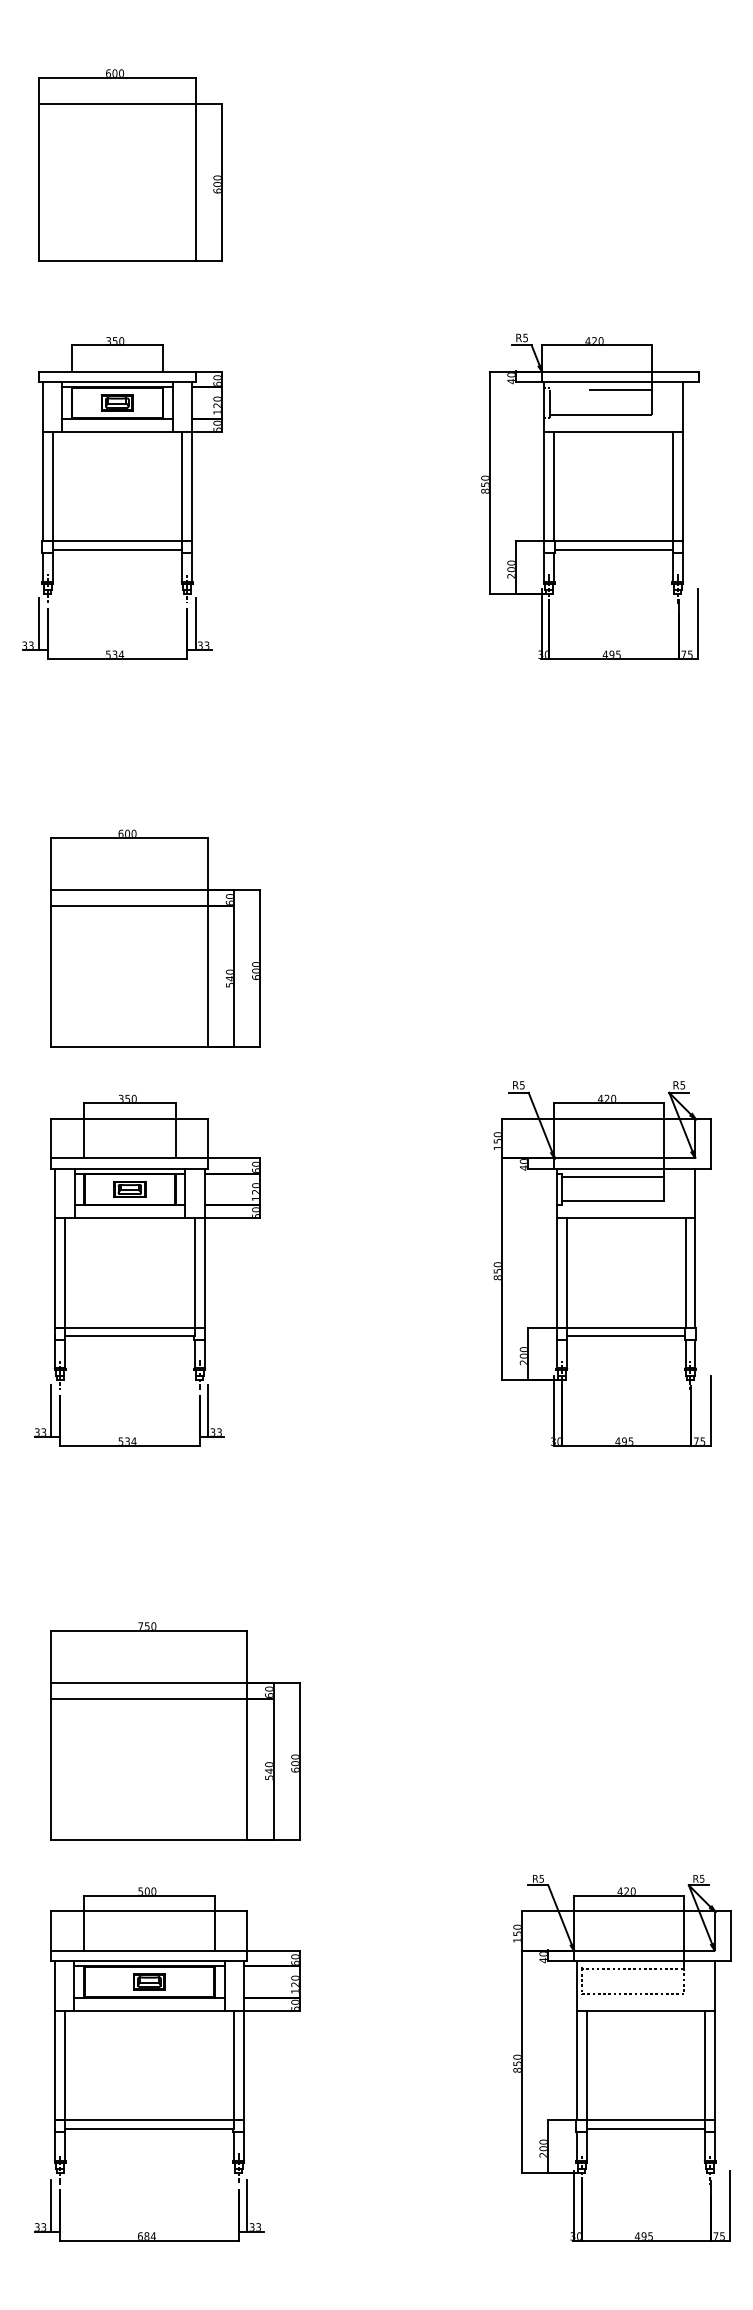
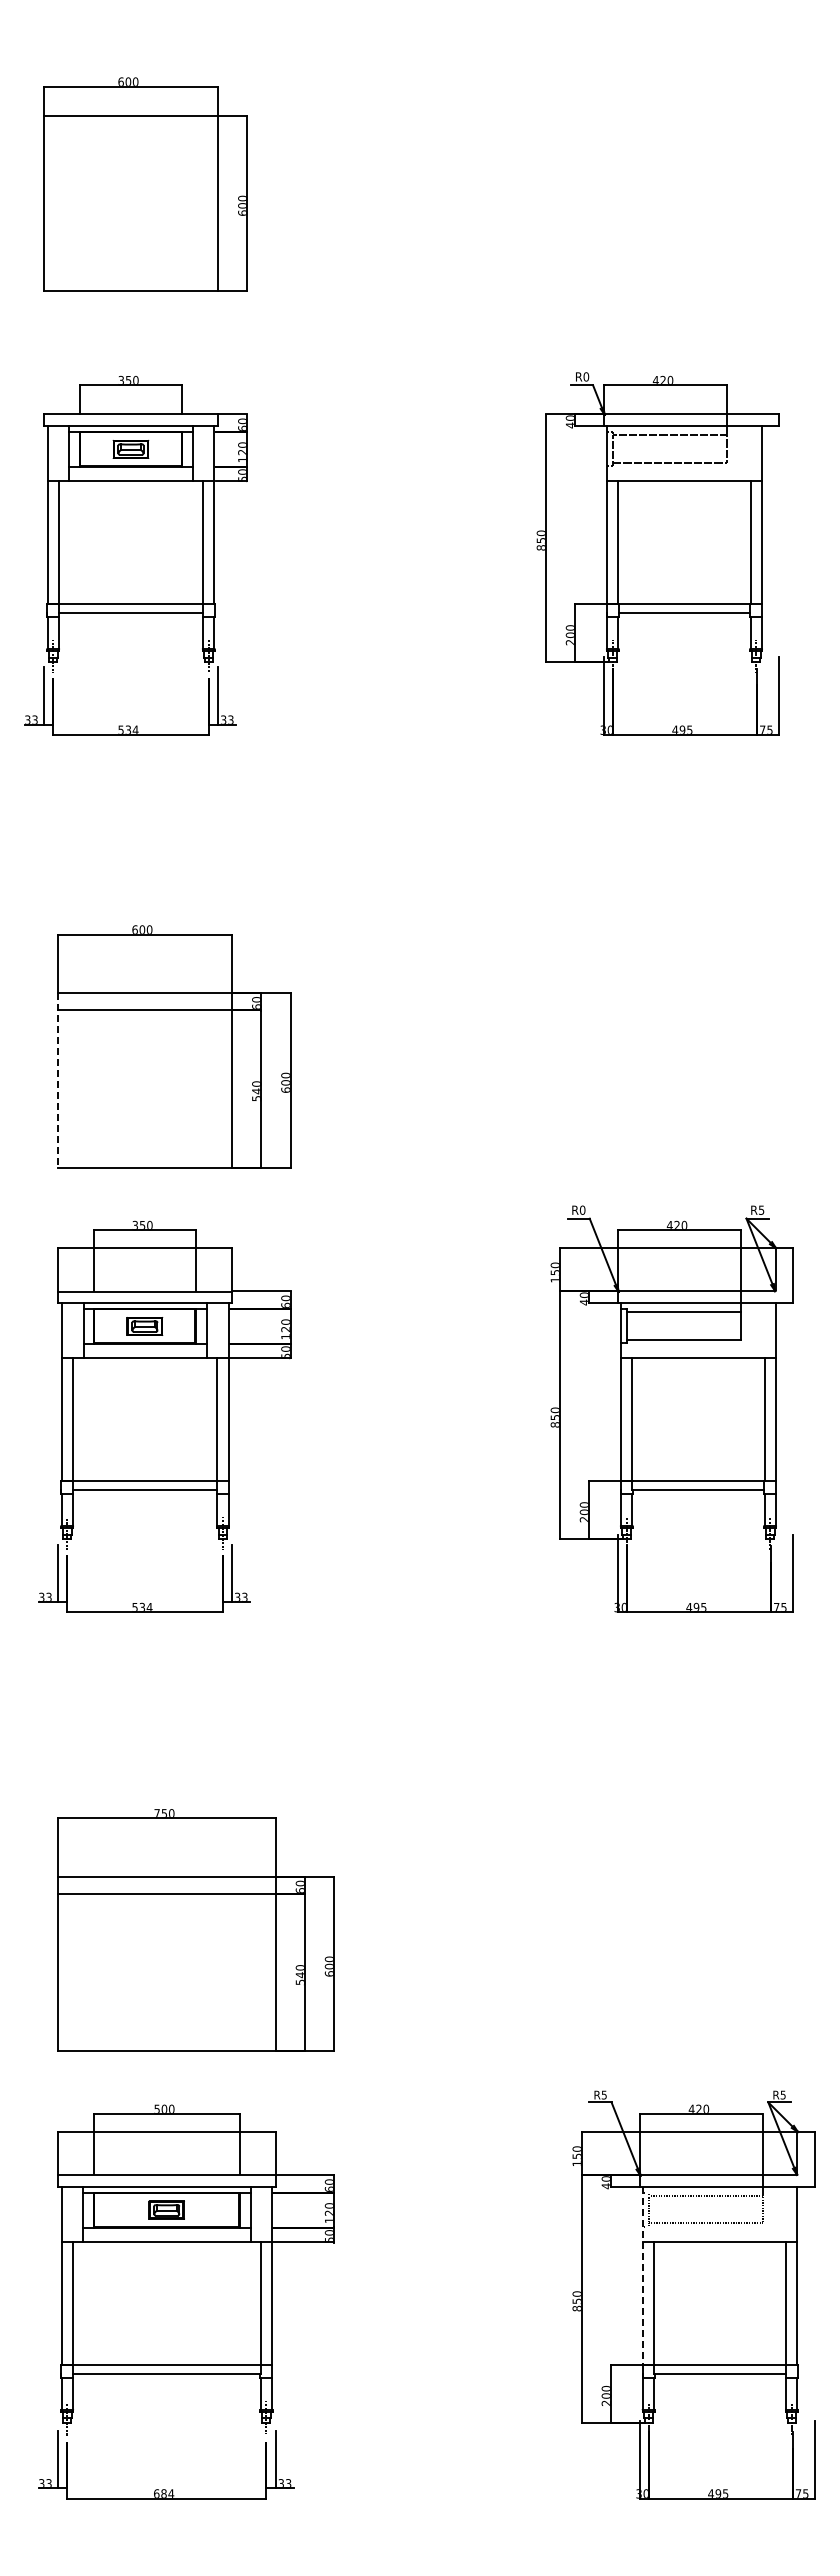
text: (525, 337) -> (586, 376), R5 -> R0
line: (51, 968) -> (57, 1080), solid -> dashed
text: (522, 1084) -> (582, 1209), R5 -> R0
line: (576, 2040) -> (643, 2275), solid -> dashed

